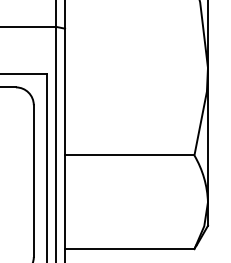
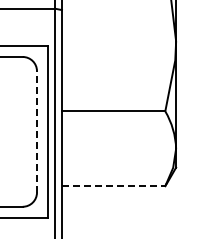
line: (34, 180) -> (37, 131), solid -> dashed
line: (129, 249) -> (113, 186), solid -> dashed

